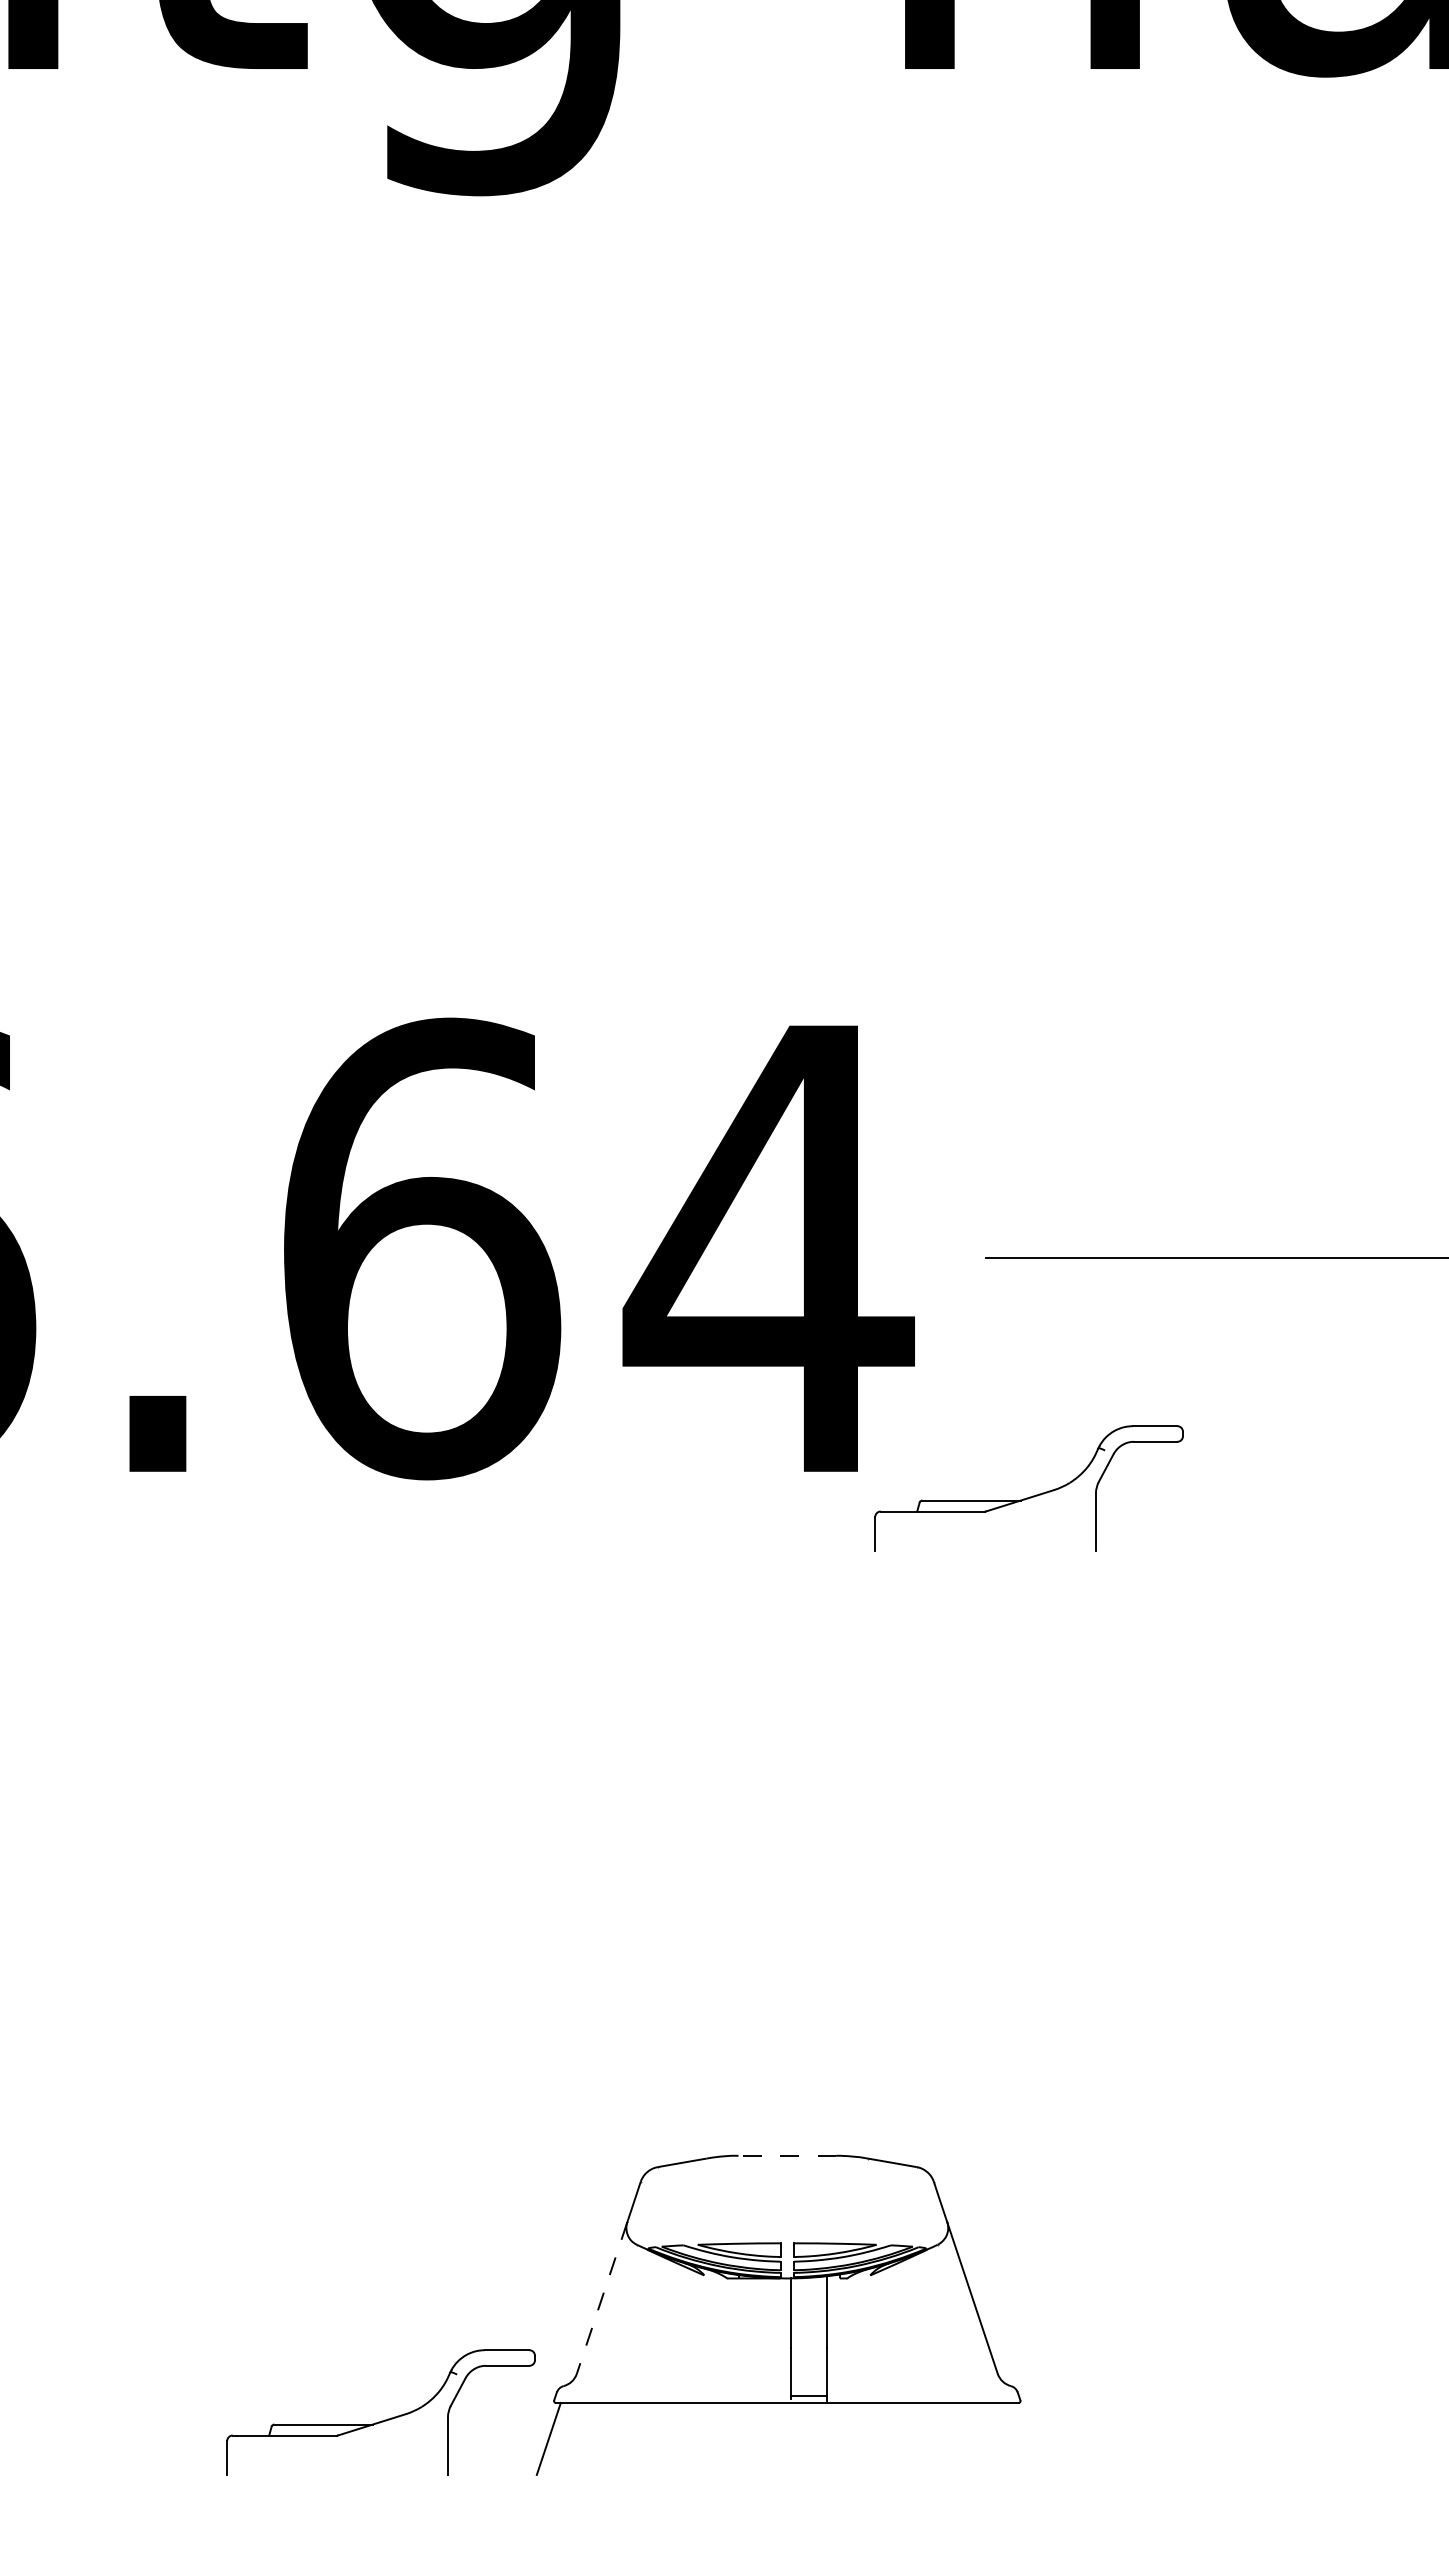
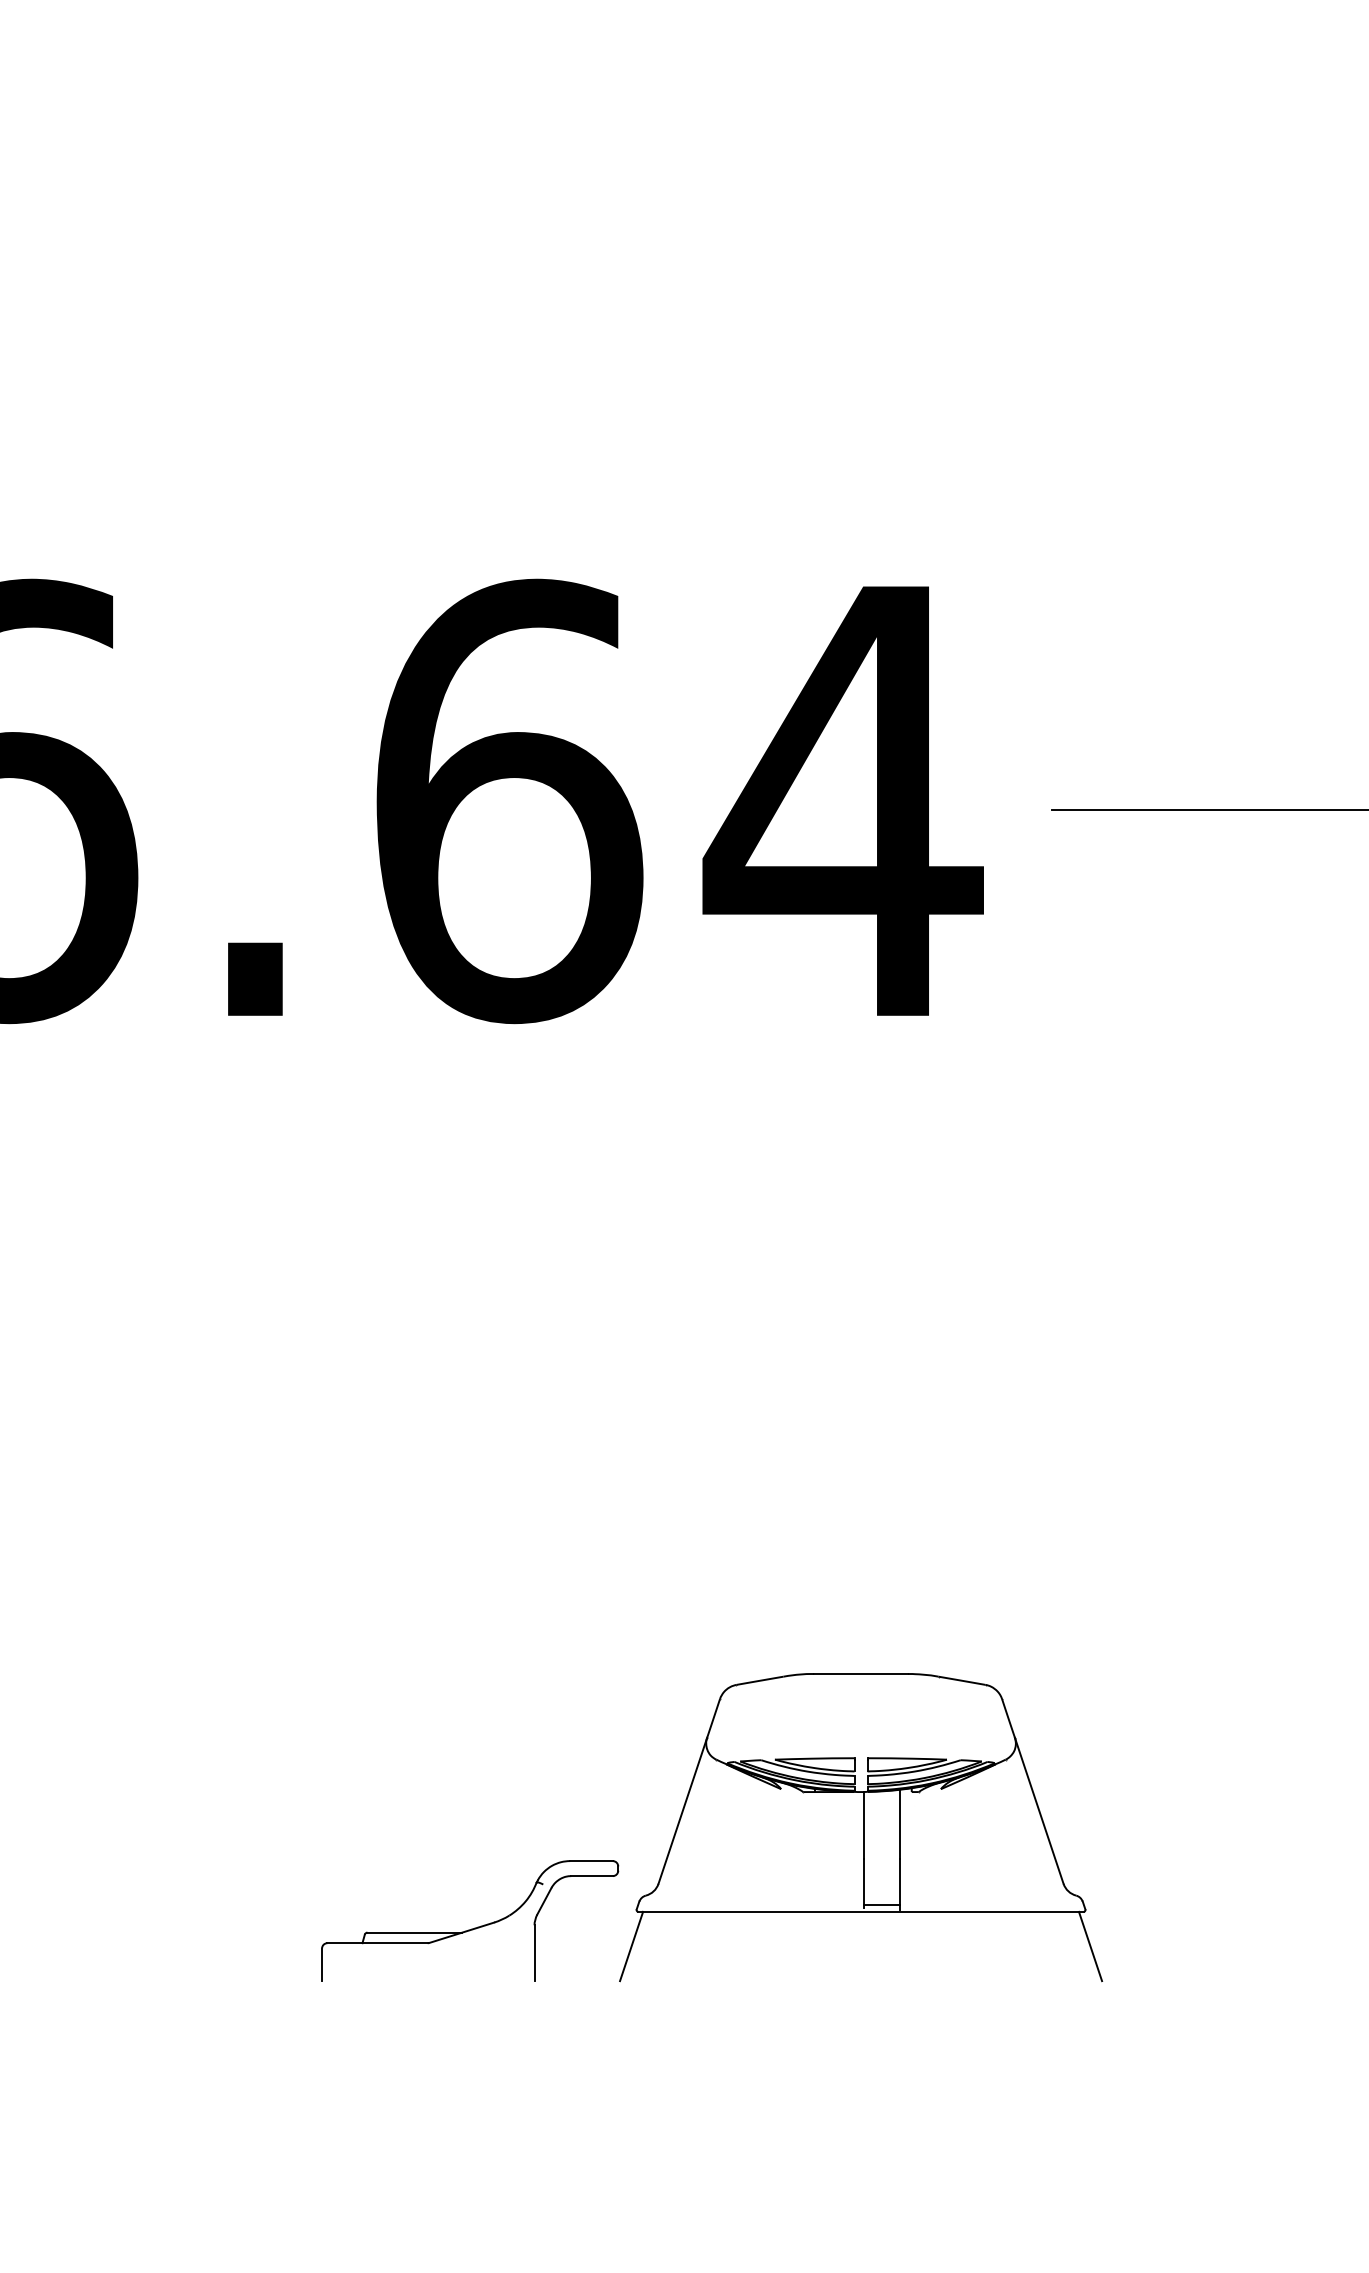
part: (1029, 1496) -> (1094, 1039), removed
line: (787, 2155) -> (861, 1673), dashed -> solid
line: (601, 2298) -> (682, 1811), dashed -> solid
line: (1025, 2438) -> (1090, 1946), added

